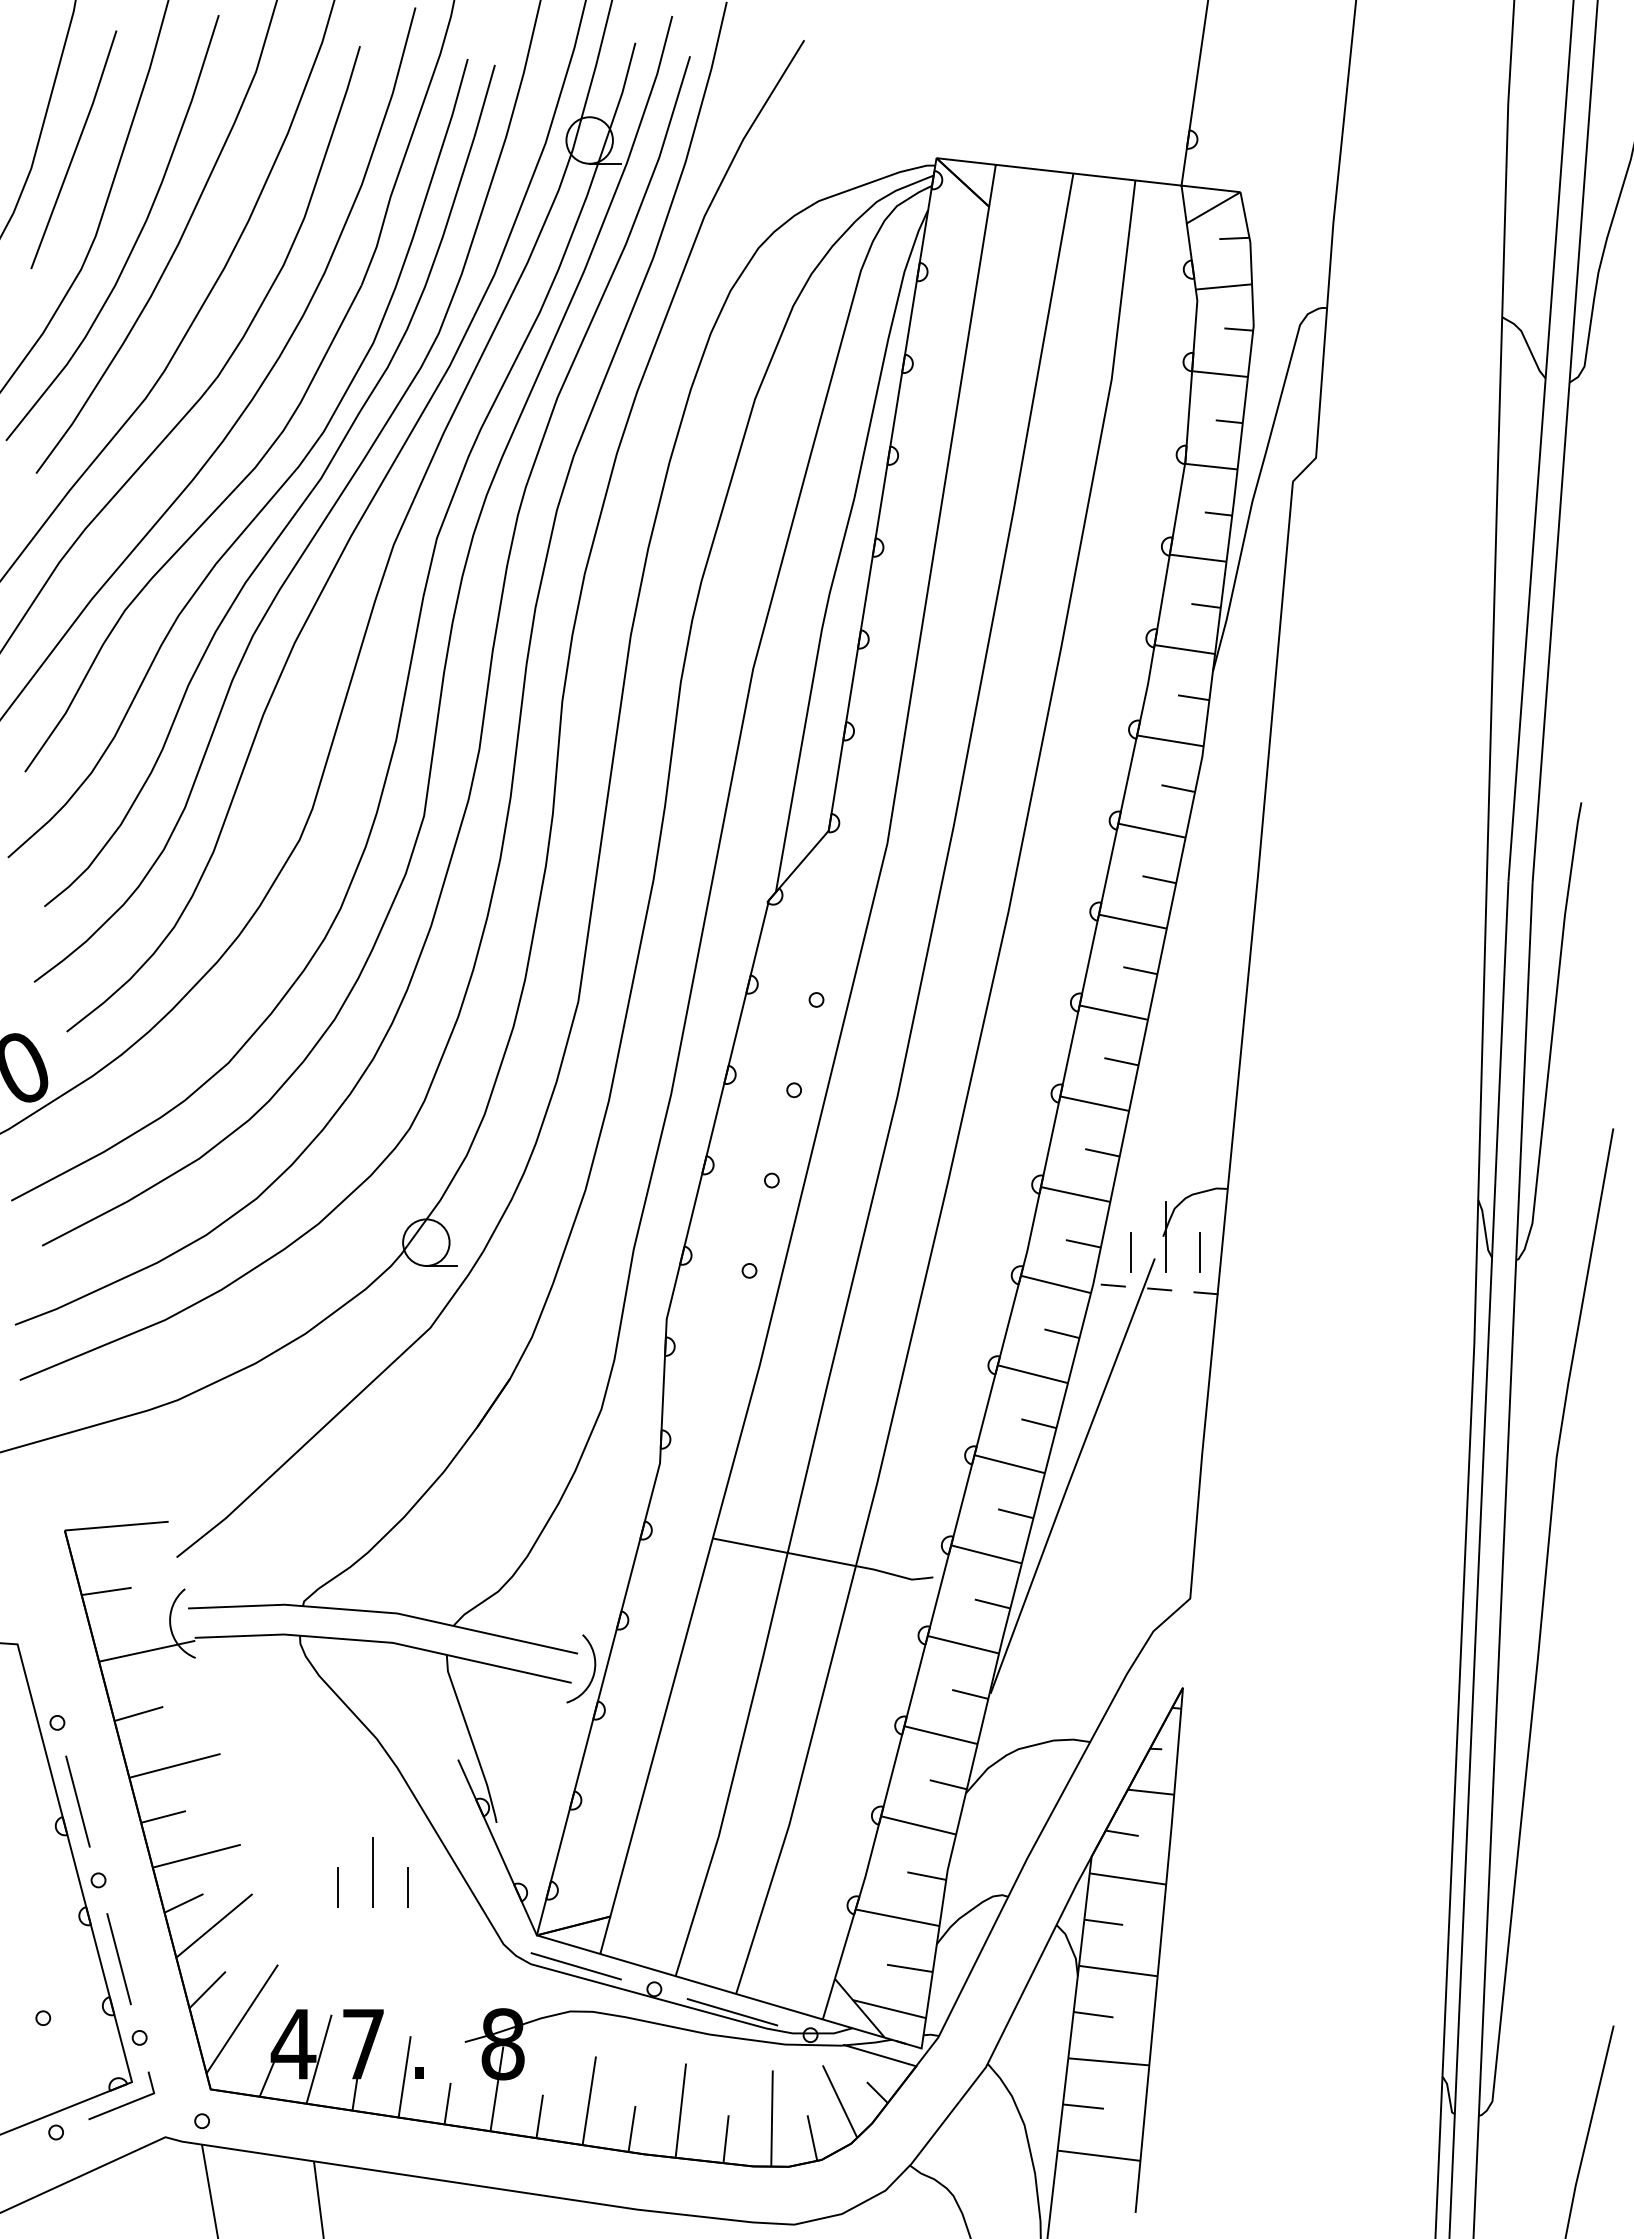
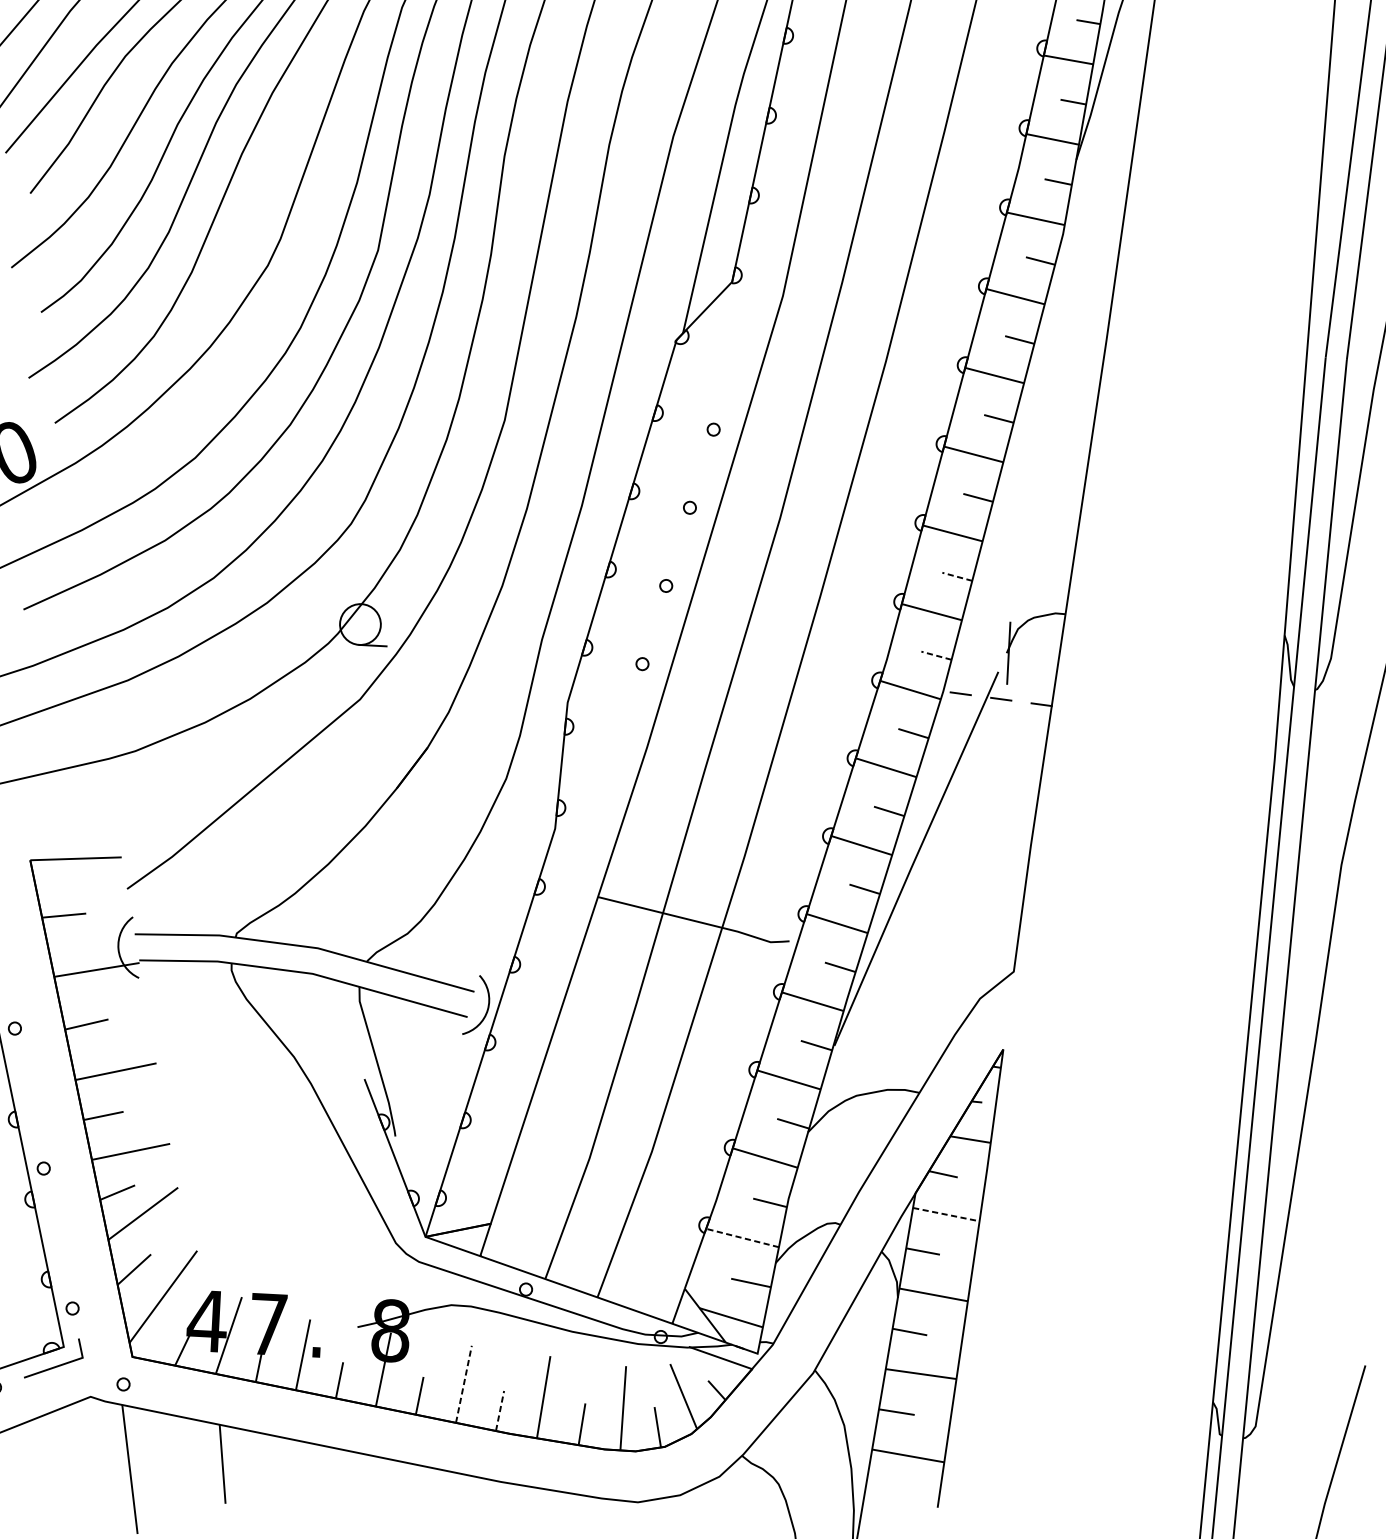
line: (1102, 1152) -> (957, 576), solid -> dashed
line: (1083, 1243) -> (936, 655), solid -> dashed
line: (1130, 1251) -> (977, 664), removed
line: (1200, 1251) -> (1038, 667), removed
line: (77, 1801) -> (28, 1098), removed
line: (373, 1872) -> (285, 1174), removed
line: (1127, 1878) -> (945, 1214), solid -> dashed
line: (338, 1887) -> (253, 1185), removed
line: (408, 1887) -> (315, 1189), removed
line: (897, 1917) -> (742, 1237), solid -> dashed
line: (118, 1959) -> (57, 1238), removed
line: (575, 1966) -> (457, 1265), removed
line: (732, 2012) -> (593, 1313), removed
line: (589, 2100) -> (464, 1384), solid -> dashed
line: (632, 2128) -> (500, 1410), solid -> dashed

